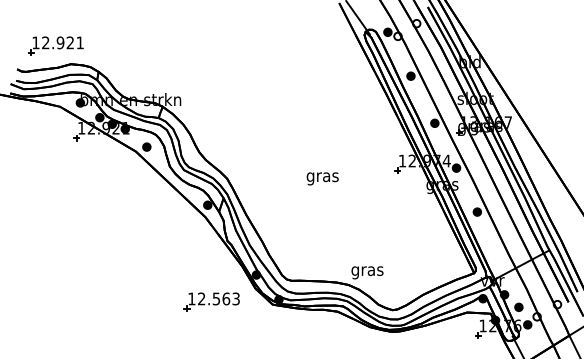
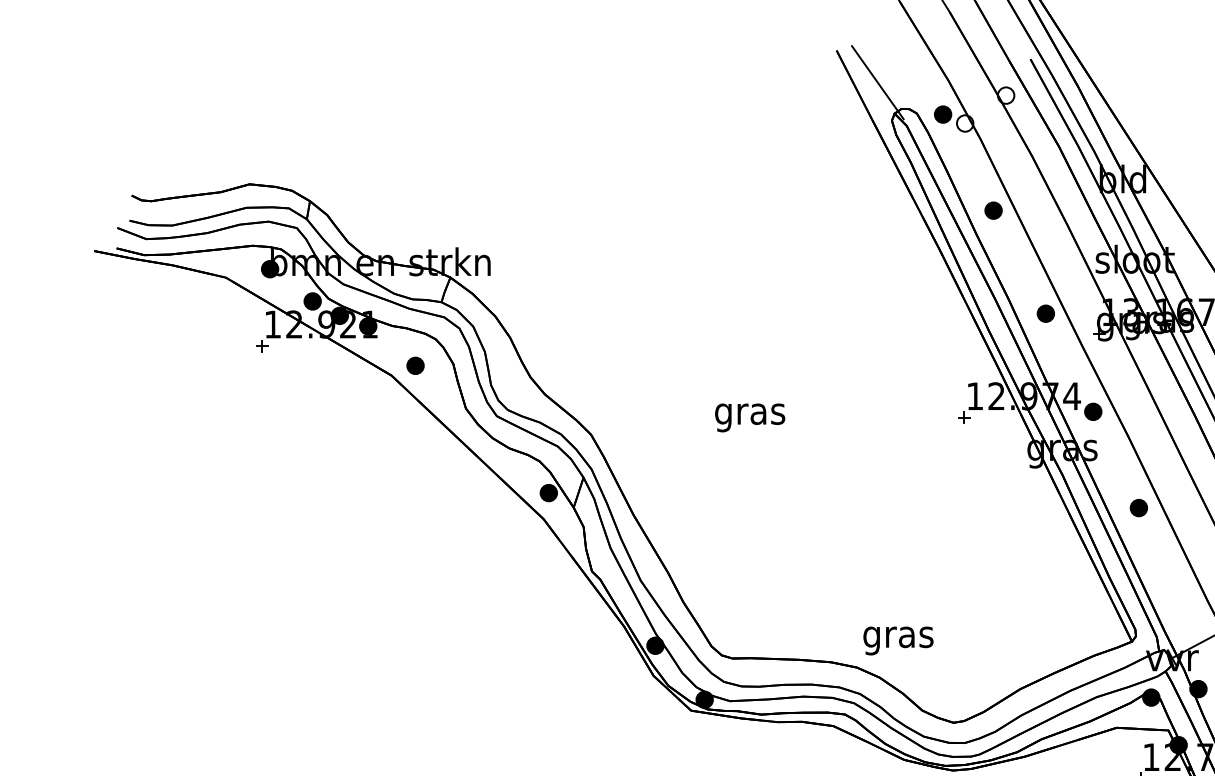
part: (55, 45) -> (215, 143), removed
text: (322, 178) -> (749, 417), moved
part: (211, 301) -> (557, 703), removed

